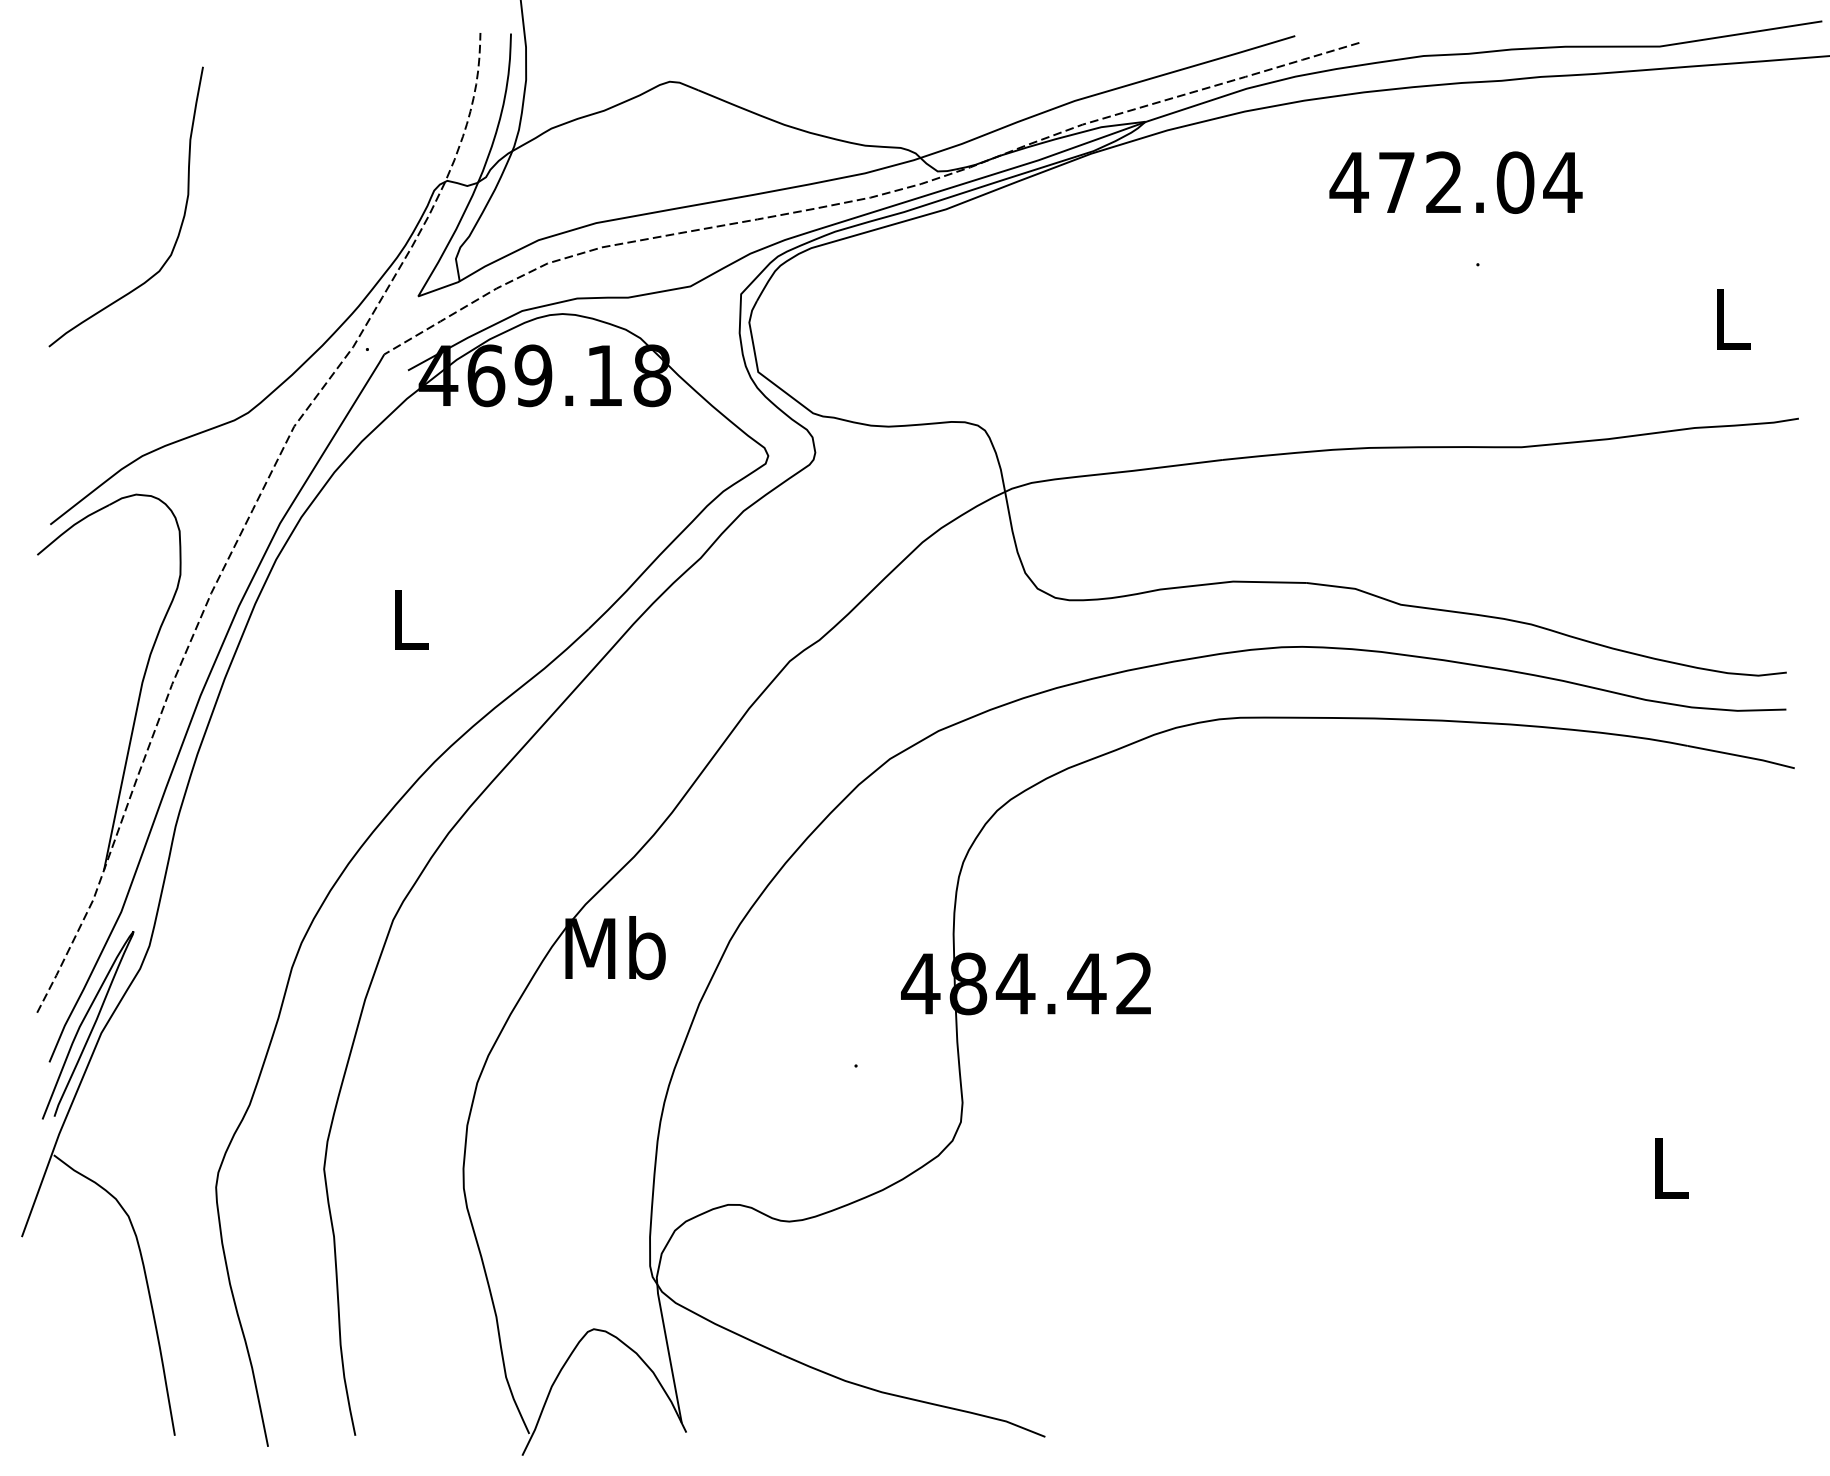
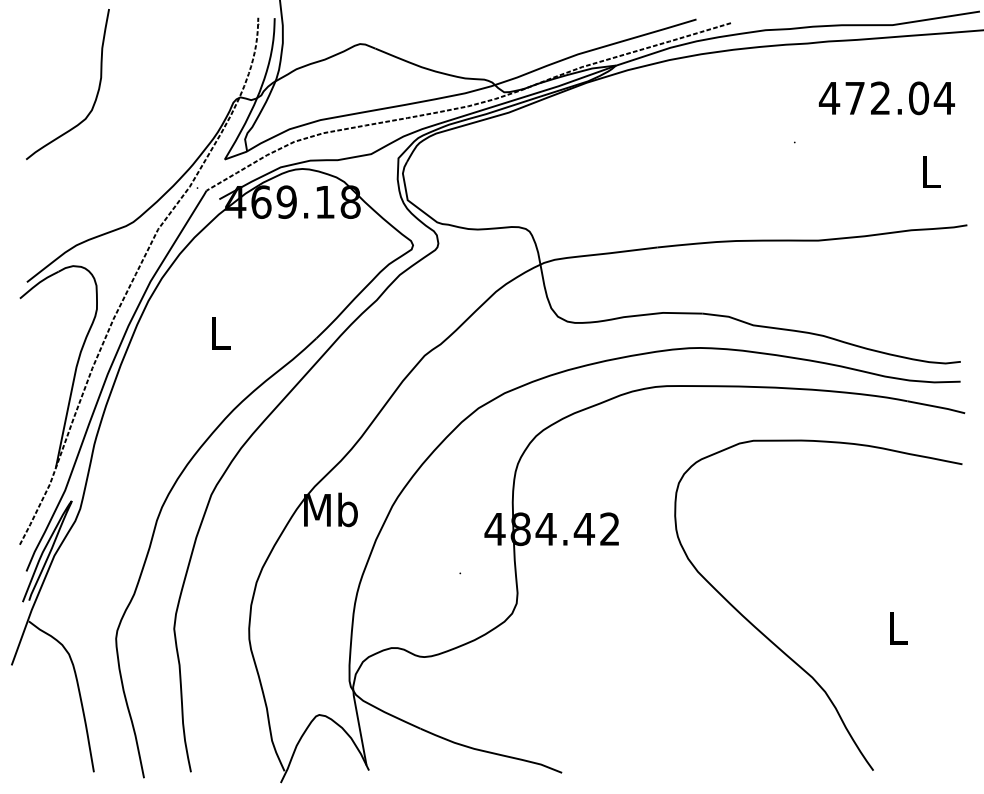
text: (1455, 182) -> (886, 98), moved
curve: (179, 223) -> (96, 93), moved
curve: (1445, 1200) -> (777, 645), added

